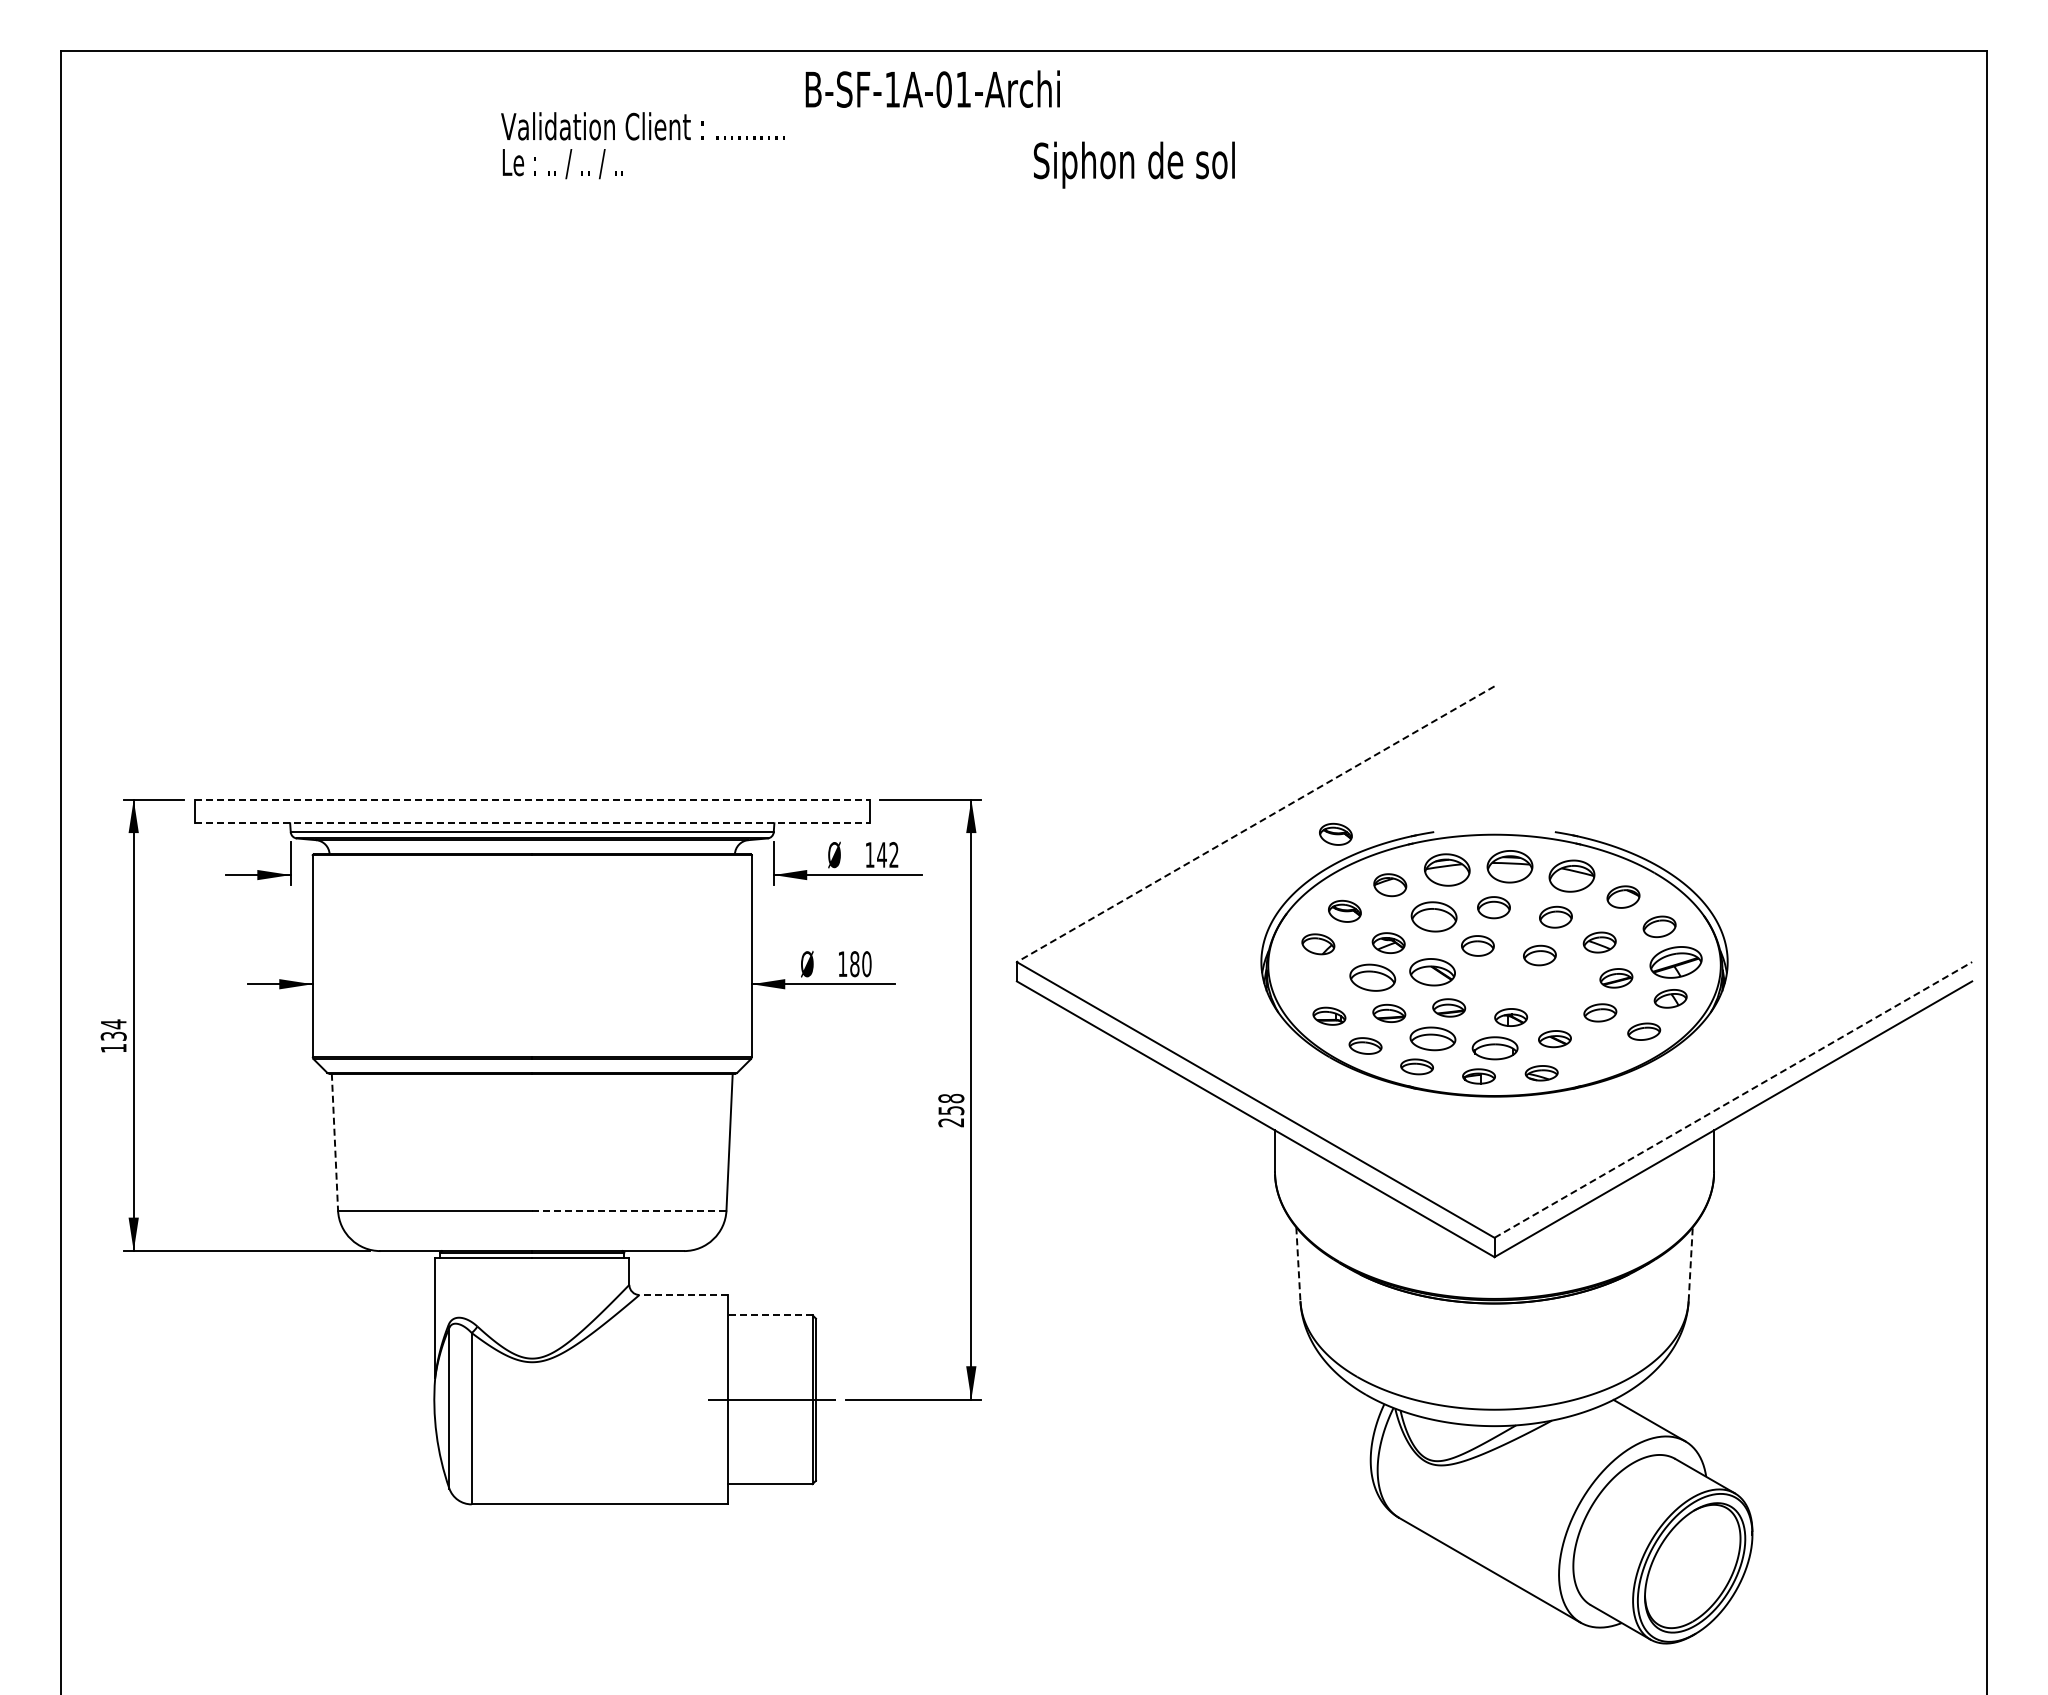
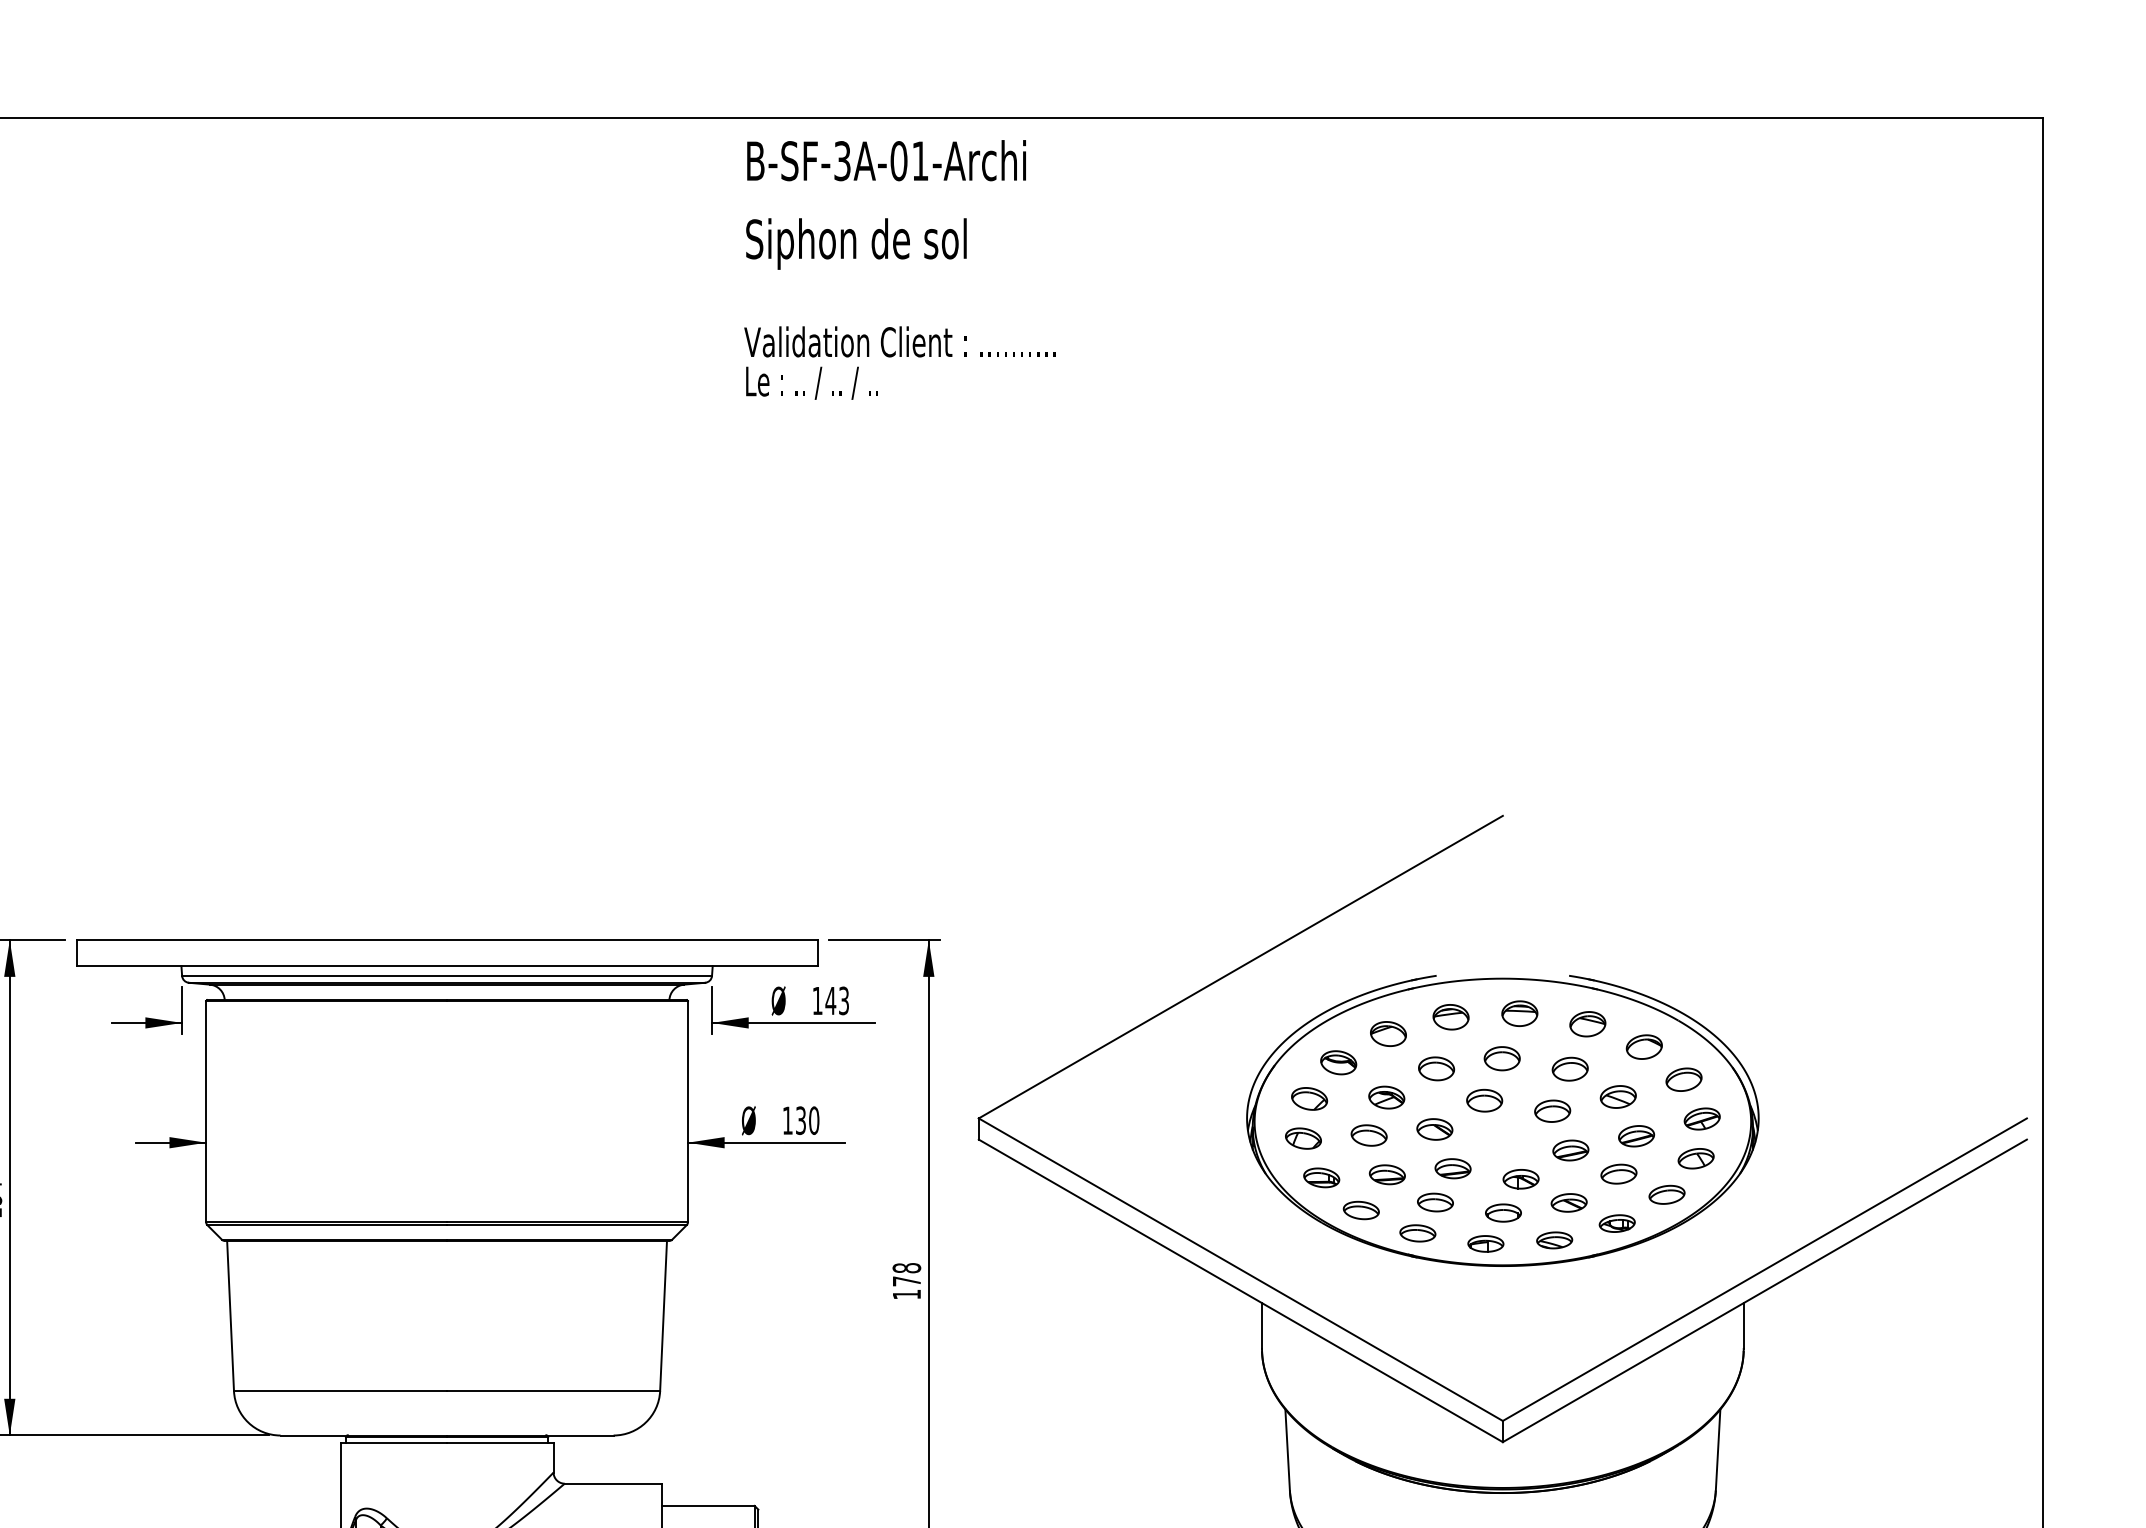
text: (892, 89) -> (842, 161), B-SF-1A-01-Archi -> B-SF-3A-01-Archi
text: (642, 145) -> (899, 362), moved
text: (1133, 164) -> (855, 243), moved
line: (532, 799) -> (447, 940), dashed -> solid
line: (532, 823) -> (447, 966), dashed -> solid
line: (1255, 824) -> (1240, 967), dashed -> solid
part: (1335, 833) -> (1328, 977), removed
text: (893, 855) -> (843, 1001), 142 -> 143
part: (1509, 866) -> (1519, 1013), size x0.71
part: (1447, 869) -> (1451, 1016), size x0.71
part: (1571, 876) -> (1587, 1024), size x0.71
part: (1433, 916) -> (1435, 1068), size x0.71
part: (1676, 962) -> (1702, 1118), size x0.62
text: (854, 964) -> (800, 1121), 180 -> 130
part: (1432, 971) -> (1434, 1128), size x0.71
part: (1372, 977) -> (1368, 1135), size x0.71
part: (1312, 980) -> (1303, 1138), added
part: (1556, 991) -> (1570, 1150), added
part: (1433, 1038) -> (1435, 1202), size x0.71
part: (1494, 1048) -> (1502, 1213), size x0.71
part: (1598, 1057) -> (1616, 1223), added
line: (1733, 1099) -> (1765, 1269), dashed -> solid
text: (951, 1116) -> (907, 1287), 258 -> 178
line: (334, 1142) -> (230, 1316), dashed -> solid
line: (628, 1210) -> (552, 1390), dashed -> solid
line: (1298, 1264) -> (1287, 1450), dashed -> solid
line: (1690, 1264) -> (1717, 1450), dashed -> solid
line: (683, 1295) -> (612, 1484), dashed -> solid
line: (769, 1315) -> (707, 1506), dashed -> solid

